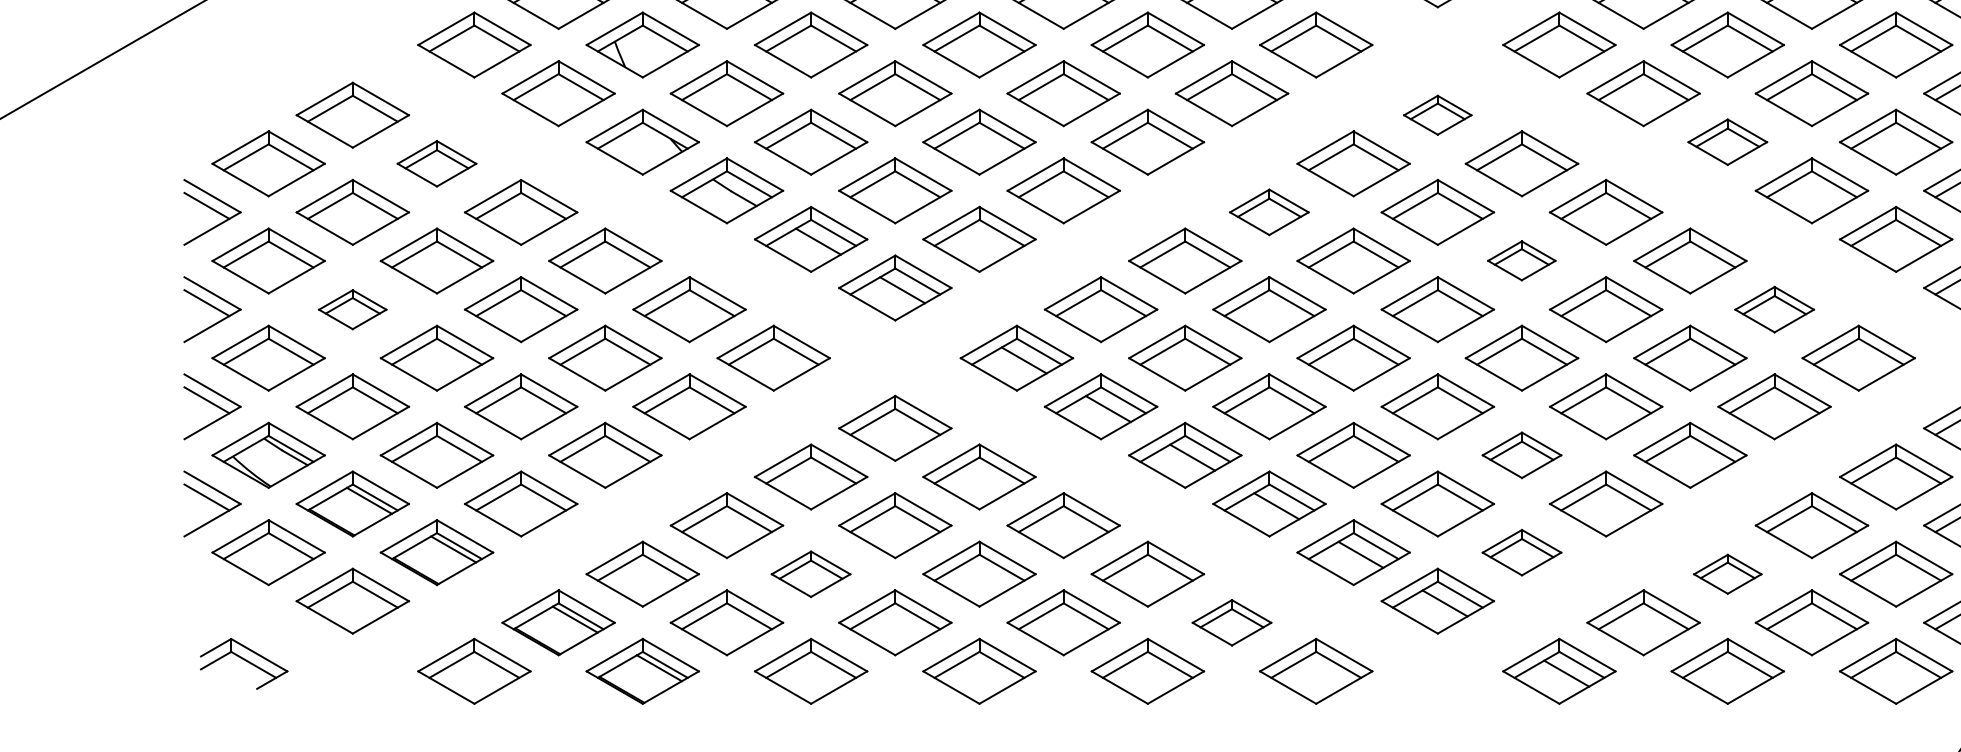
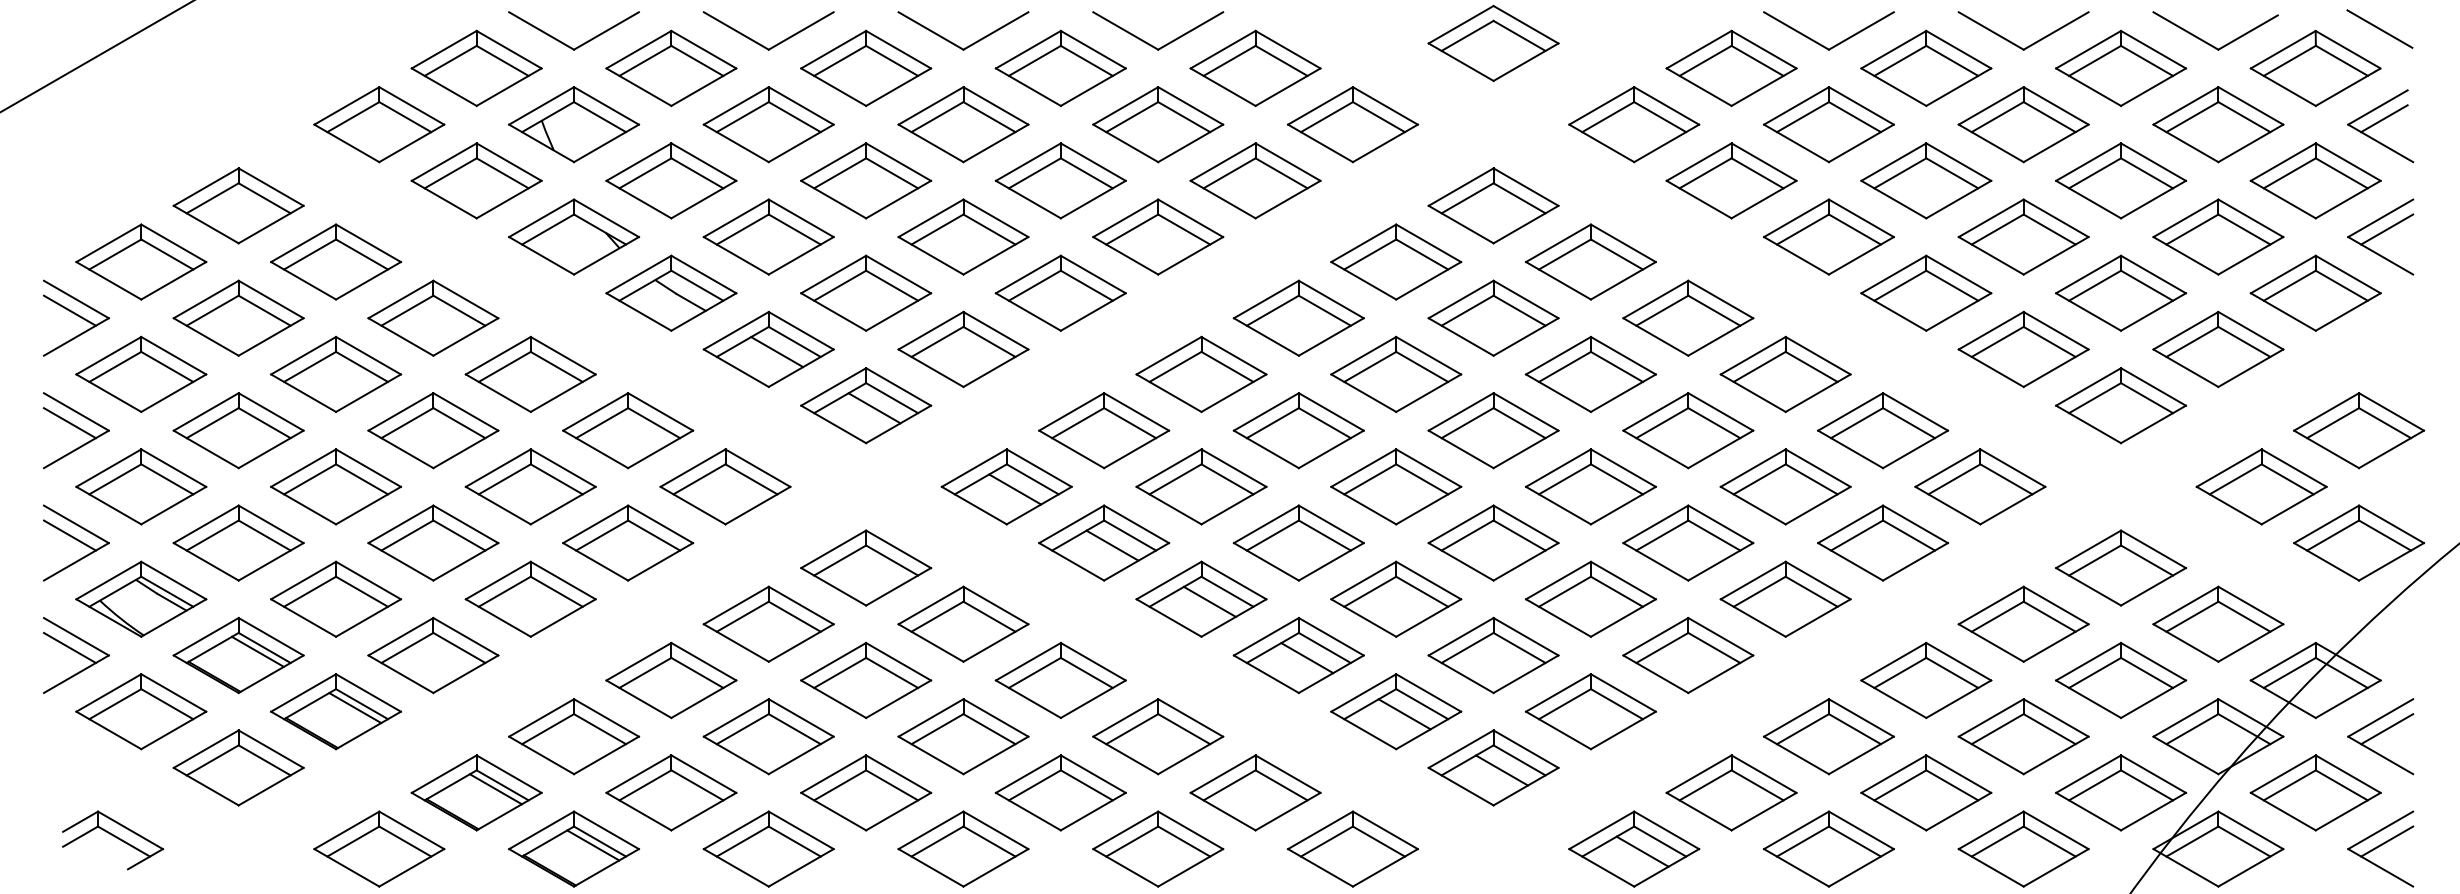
part: (1437, 114) -> (1493, 205), size x1.67
part: (1727, 141) -> (1828, 236), size x1.43
part: (436, 163) -> (335, 261), size x1.43
part: (1269, 211) -> (1298, 317), size x1.43
part: (1521, 260) -> (1590, 373), size x1.67
part: (352, 309) -> (238, 430), size x1.67
part: (1774, 309) -> (1883, 430), size x1.43
part: (1521, 454) -> (1590, 598), size x1.43
part: (1521, 552) -> (1590, 711), size x1.43
part: (810, 574) -> (768, 736), size x1.43
part: (1727, 574) -> (1828, 736), size x1.67
part: (1231, 622) -> (1255, 792), size x1.43

